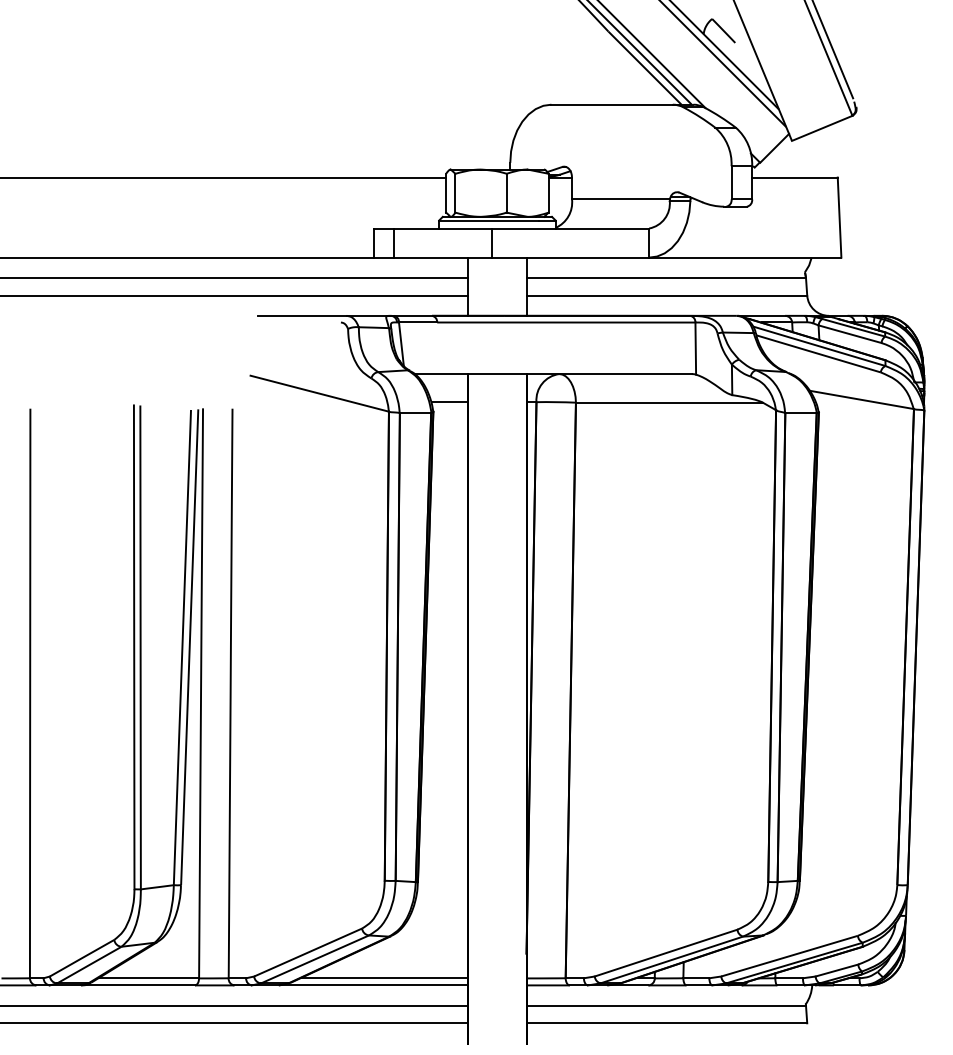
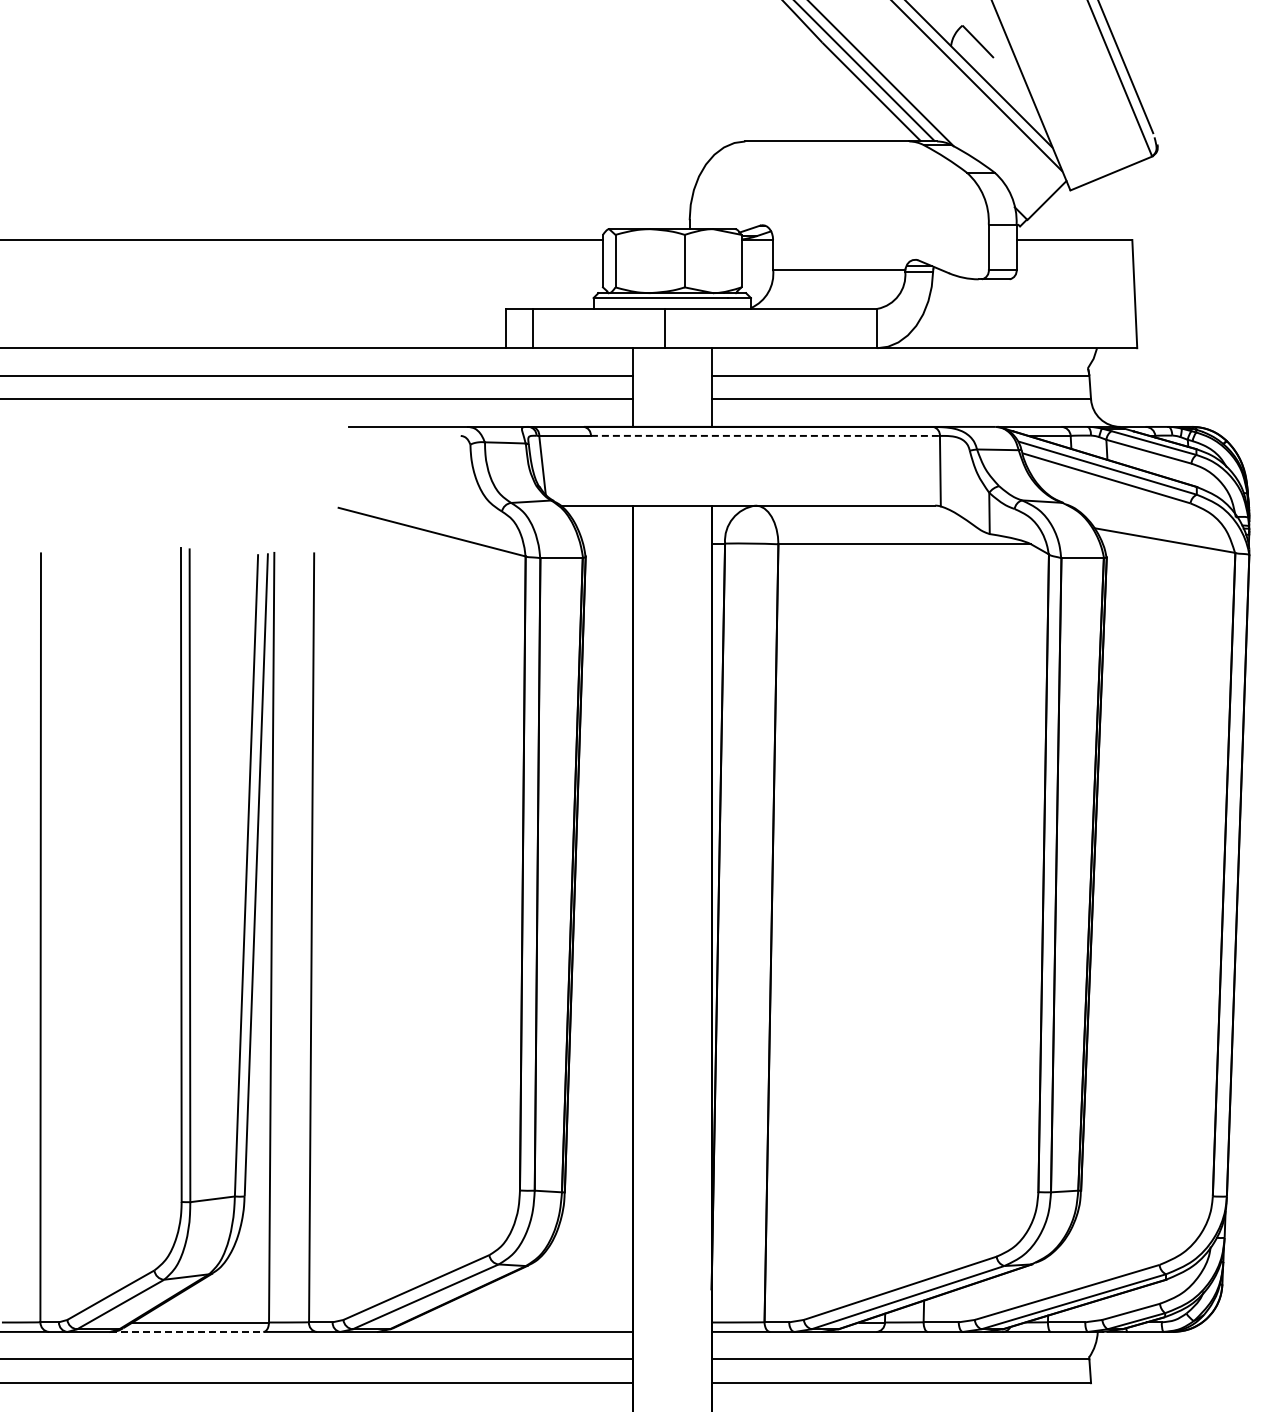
line: (566, 322) -> (765, 435), solid -> dashed
line: (450, 402) -> (608, 543), removed
line: (384, 978) -> (519, 1322), removed
line: (138, 985) -> (186, 1331), solid -> dashed

